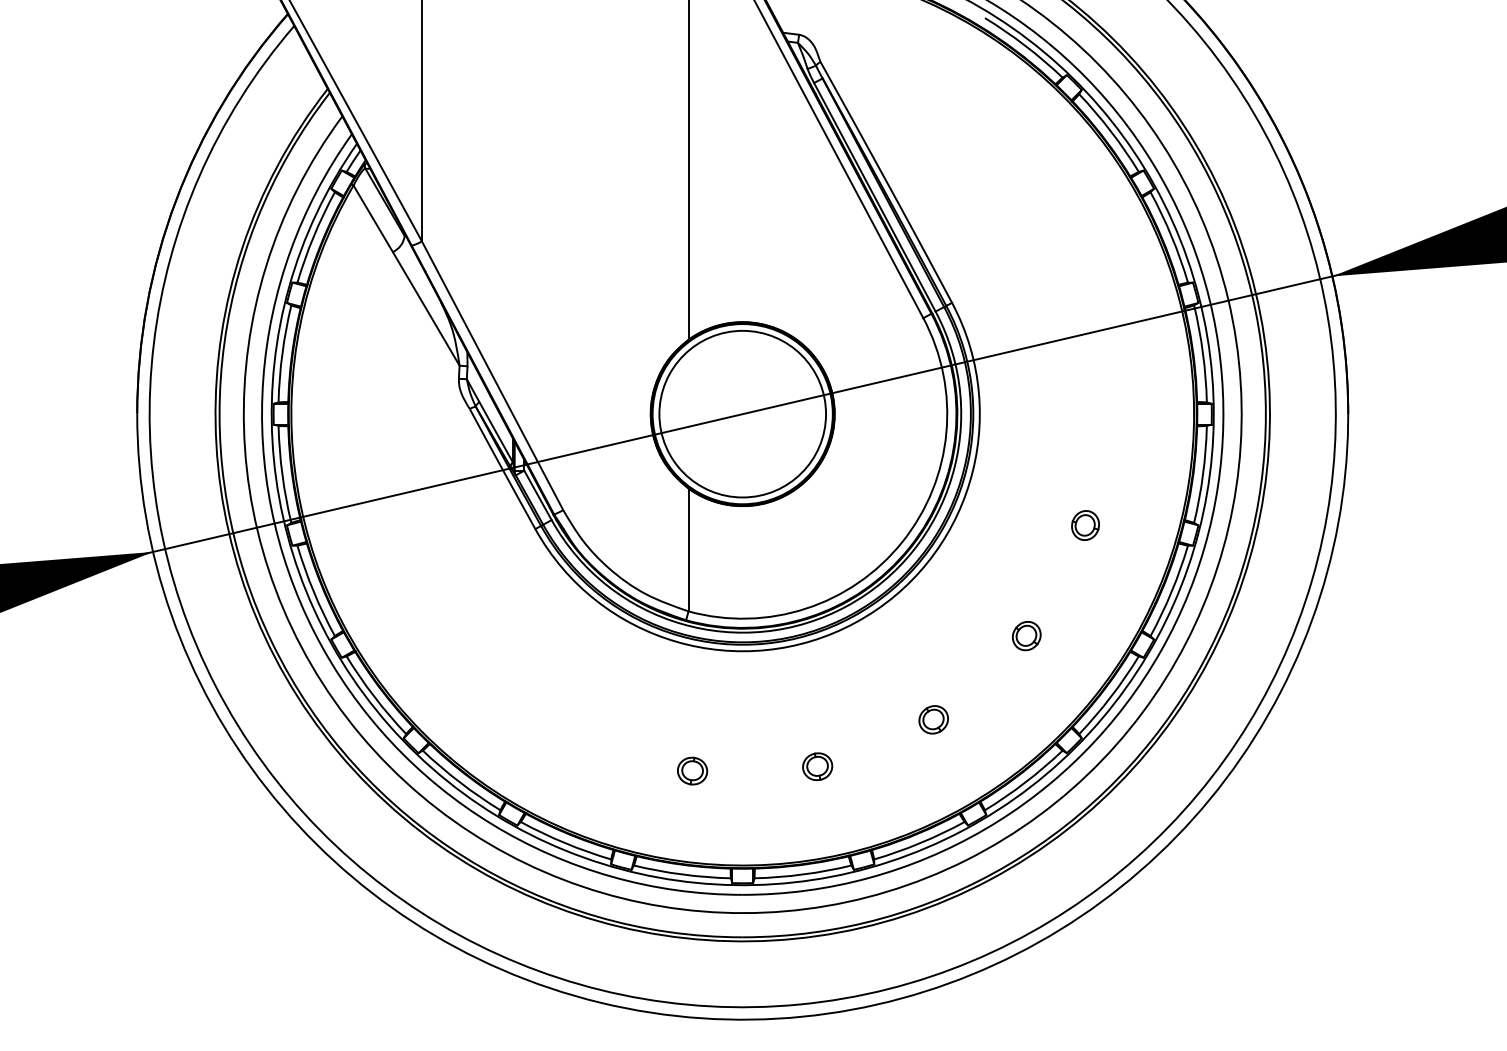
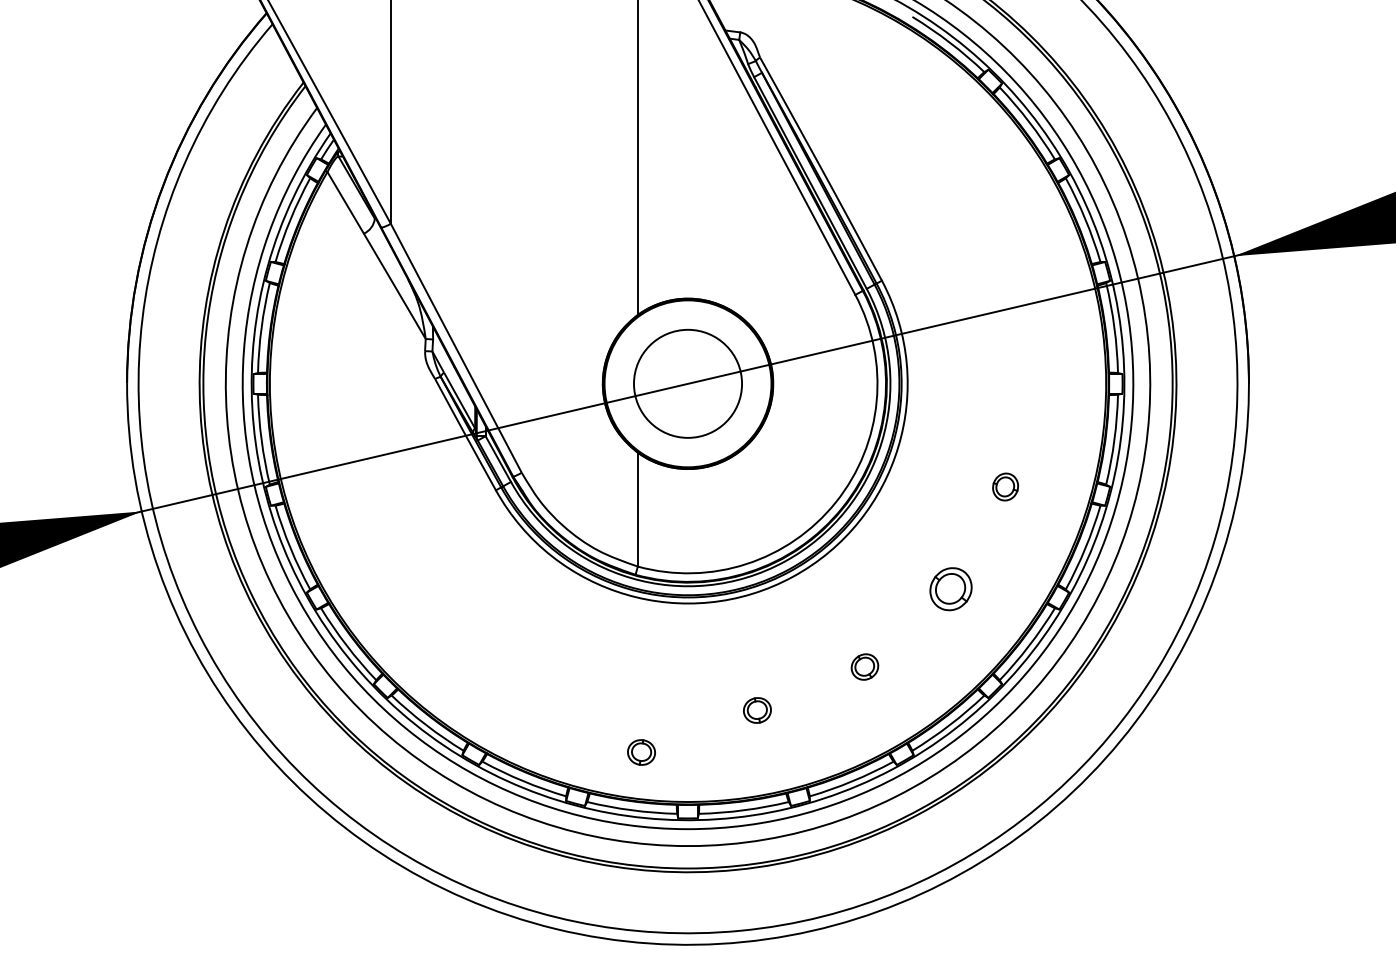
circle: (742, 413) -> (687, 383), size x0.7
part: (1026, 636) -> (950, 589), size x1.6
part: (692, 770) -> (641, 751), moved

